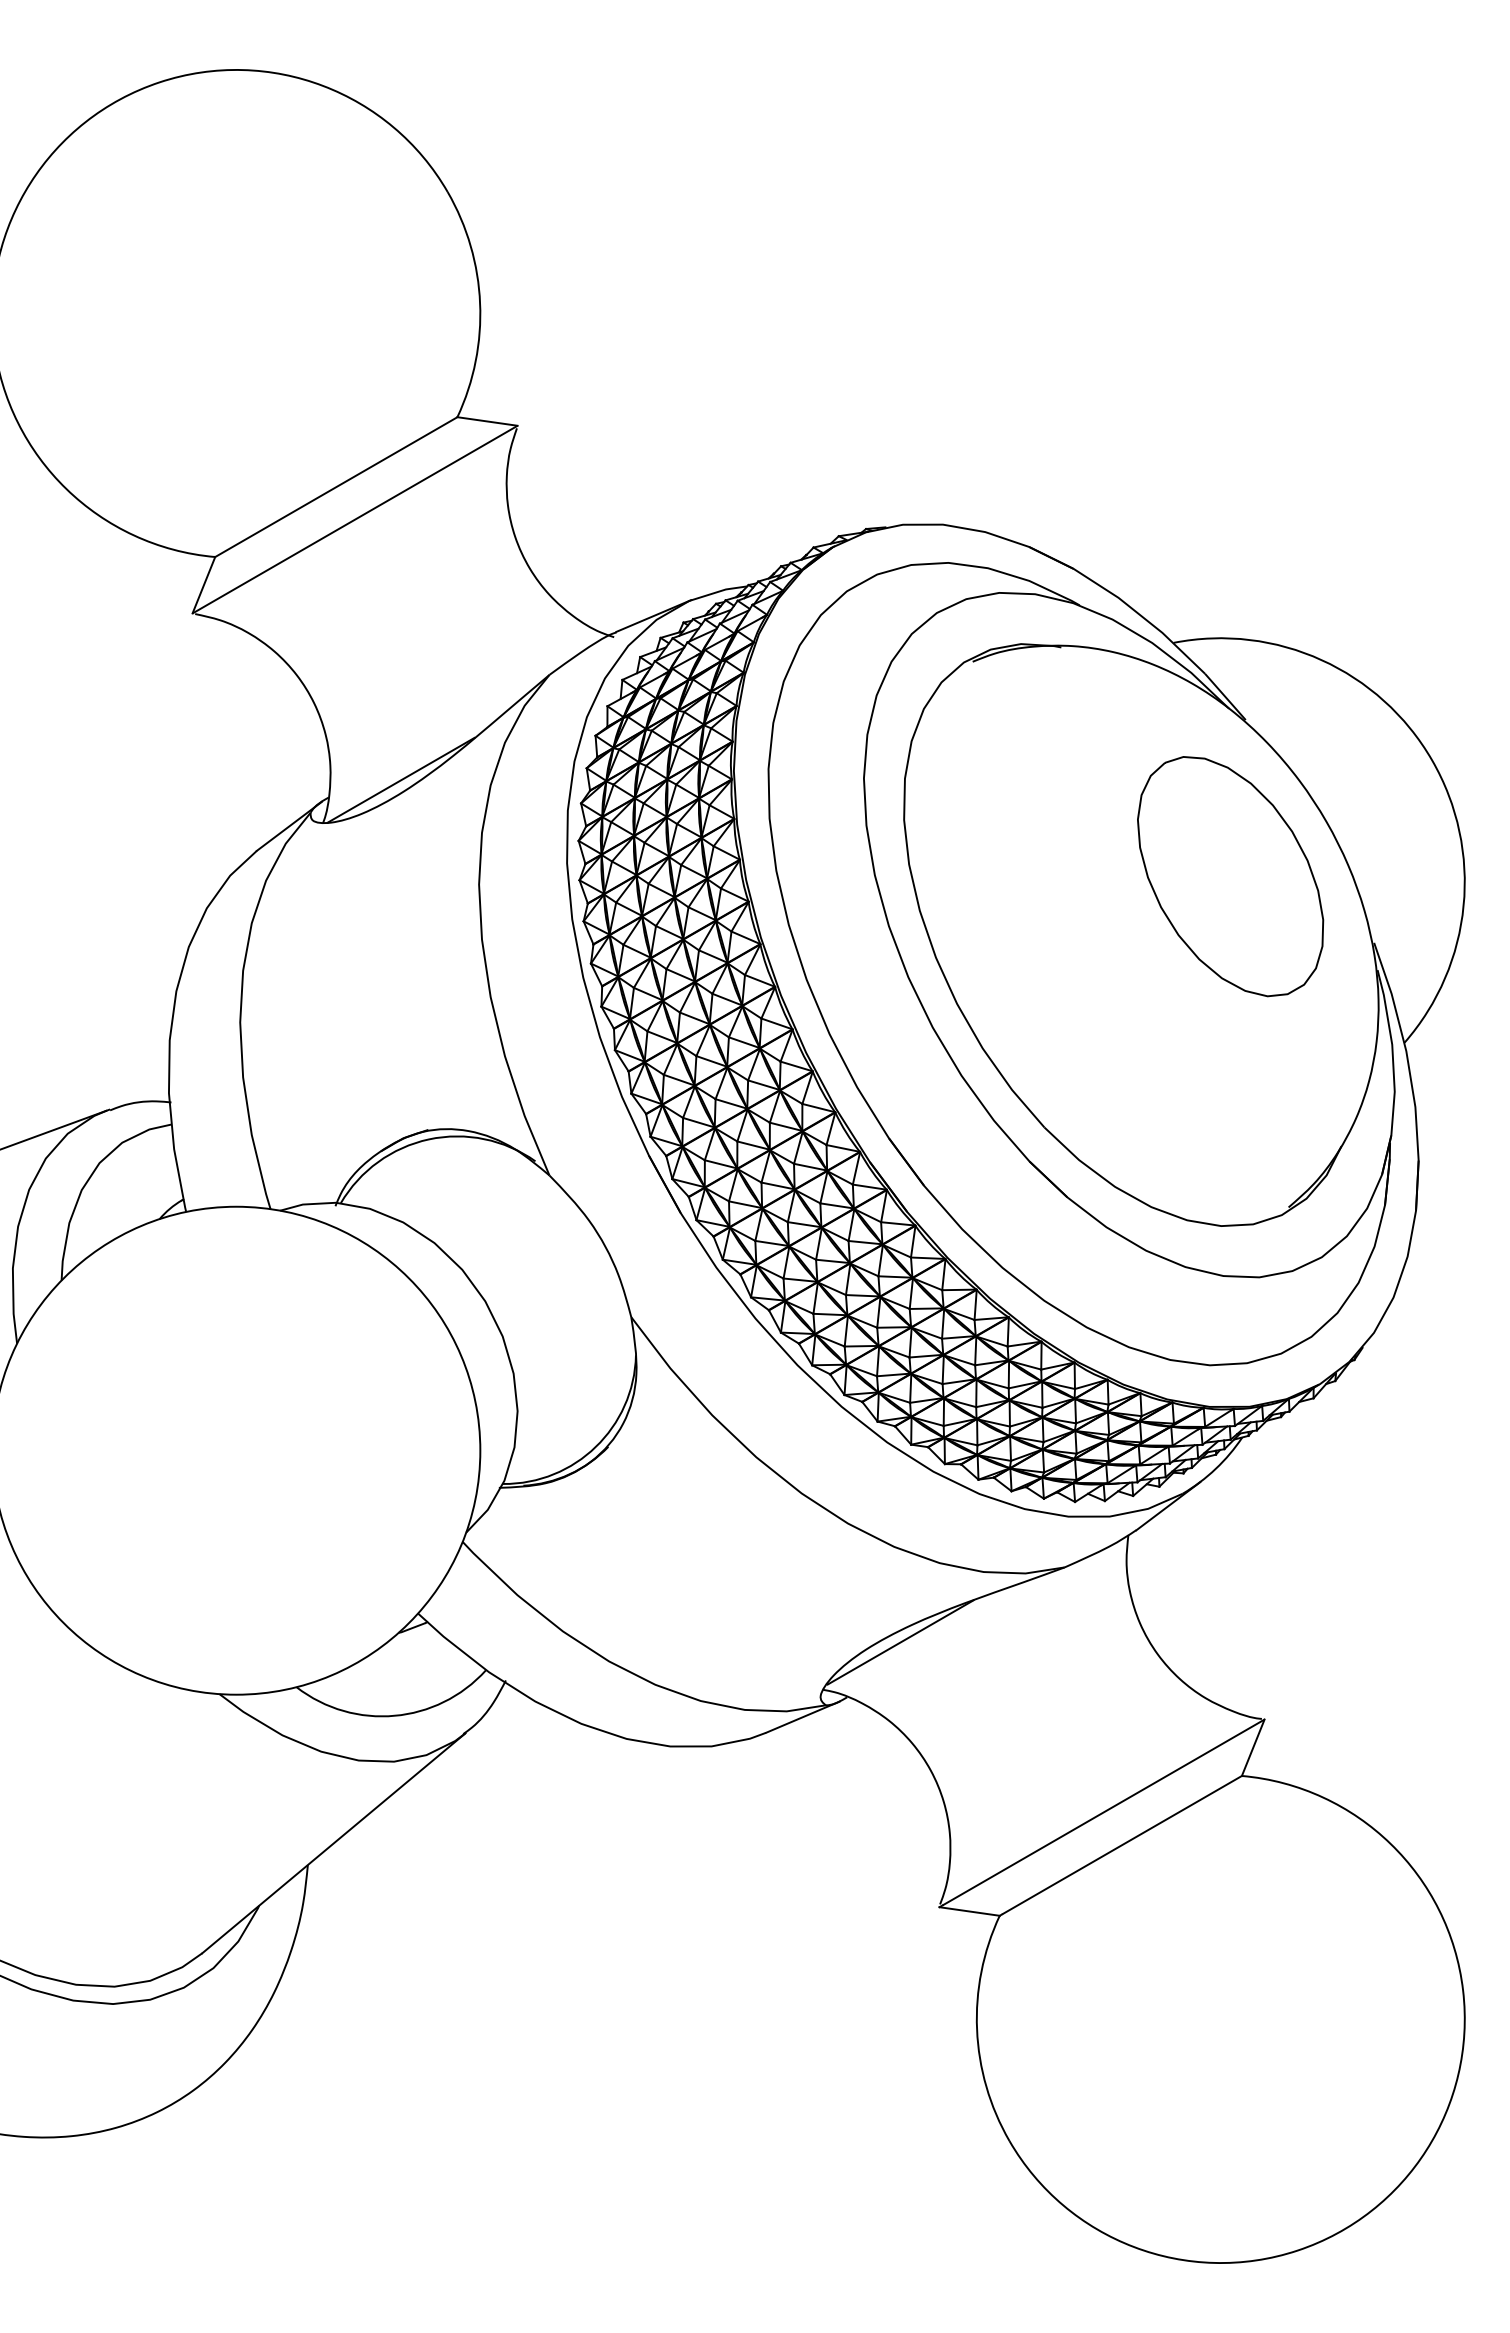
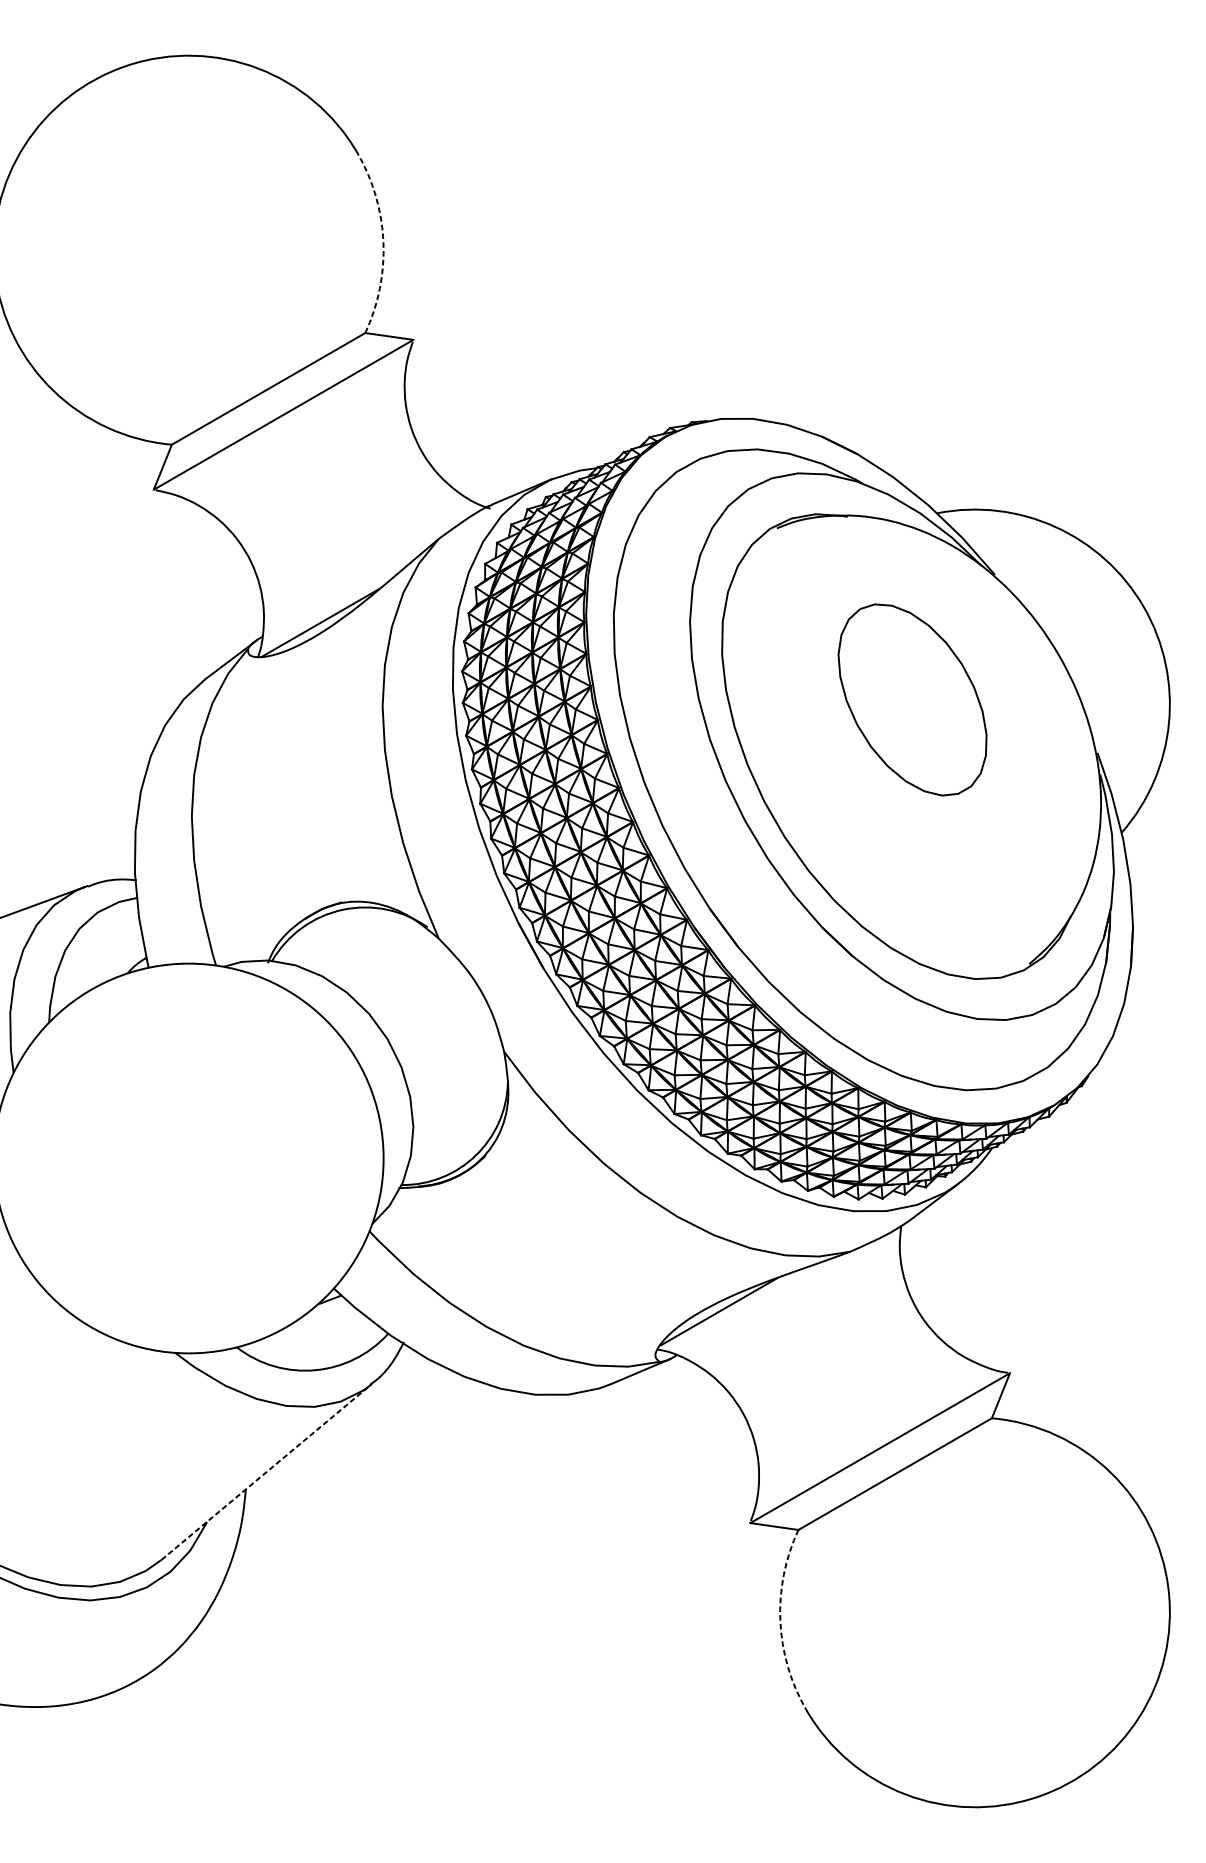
arc: (480, 303) -> (383, 242), solid -> dashed
part: (1230, 876) -> (912, 699), moved
line: (333, 1843) -> (266, 1472), solid -> dashed
arc: (977, 2029) -> (780, 1620), solid -> dashed

